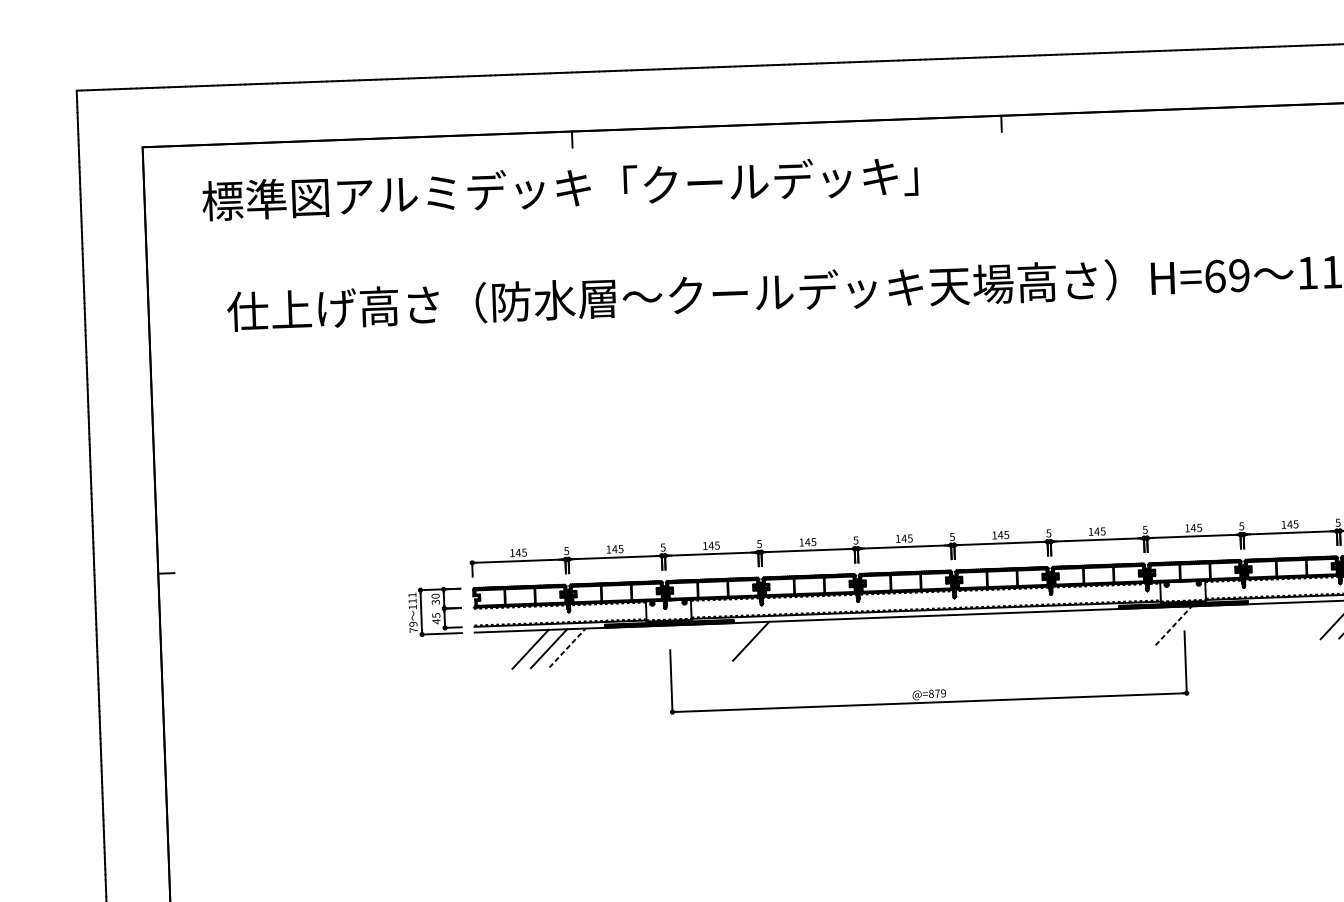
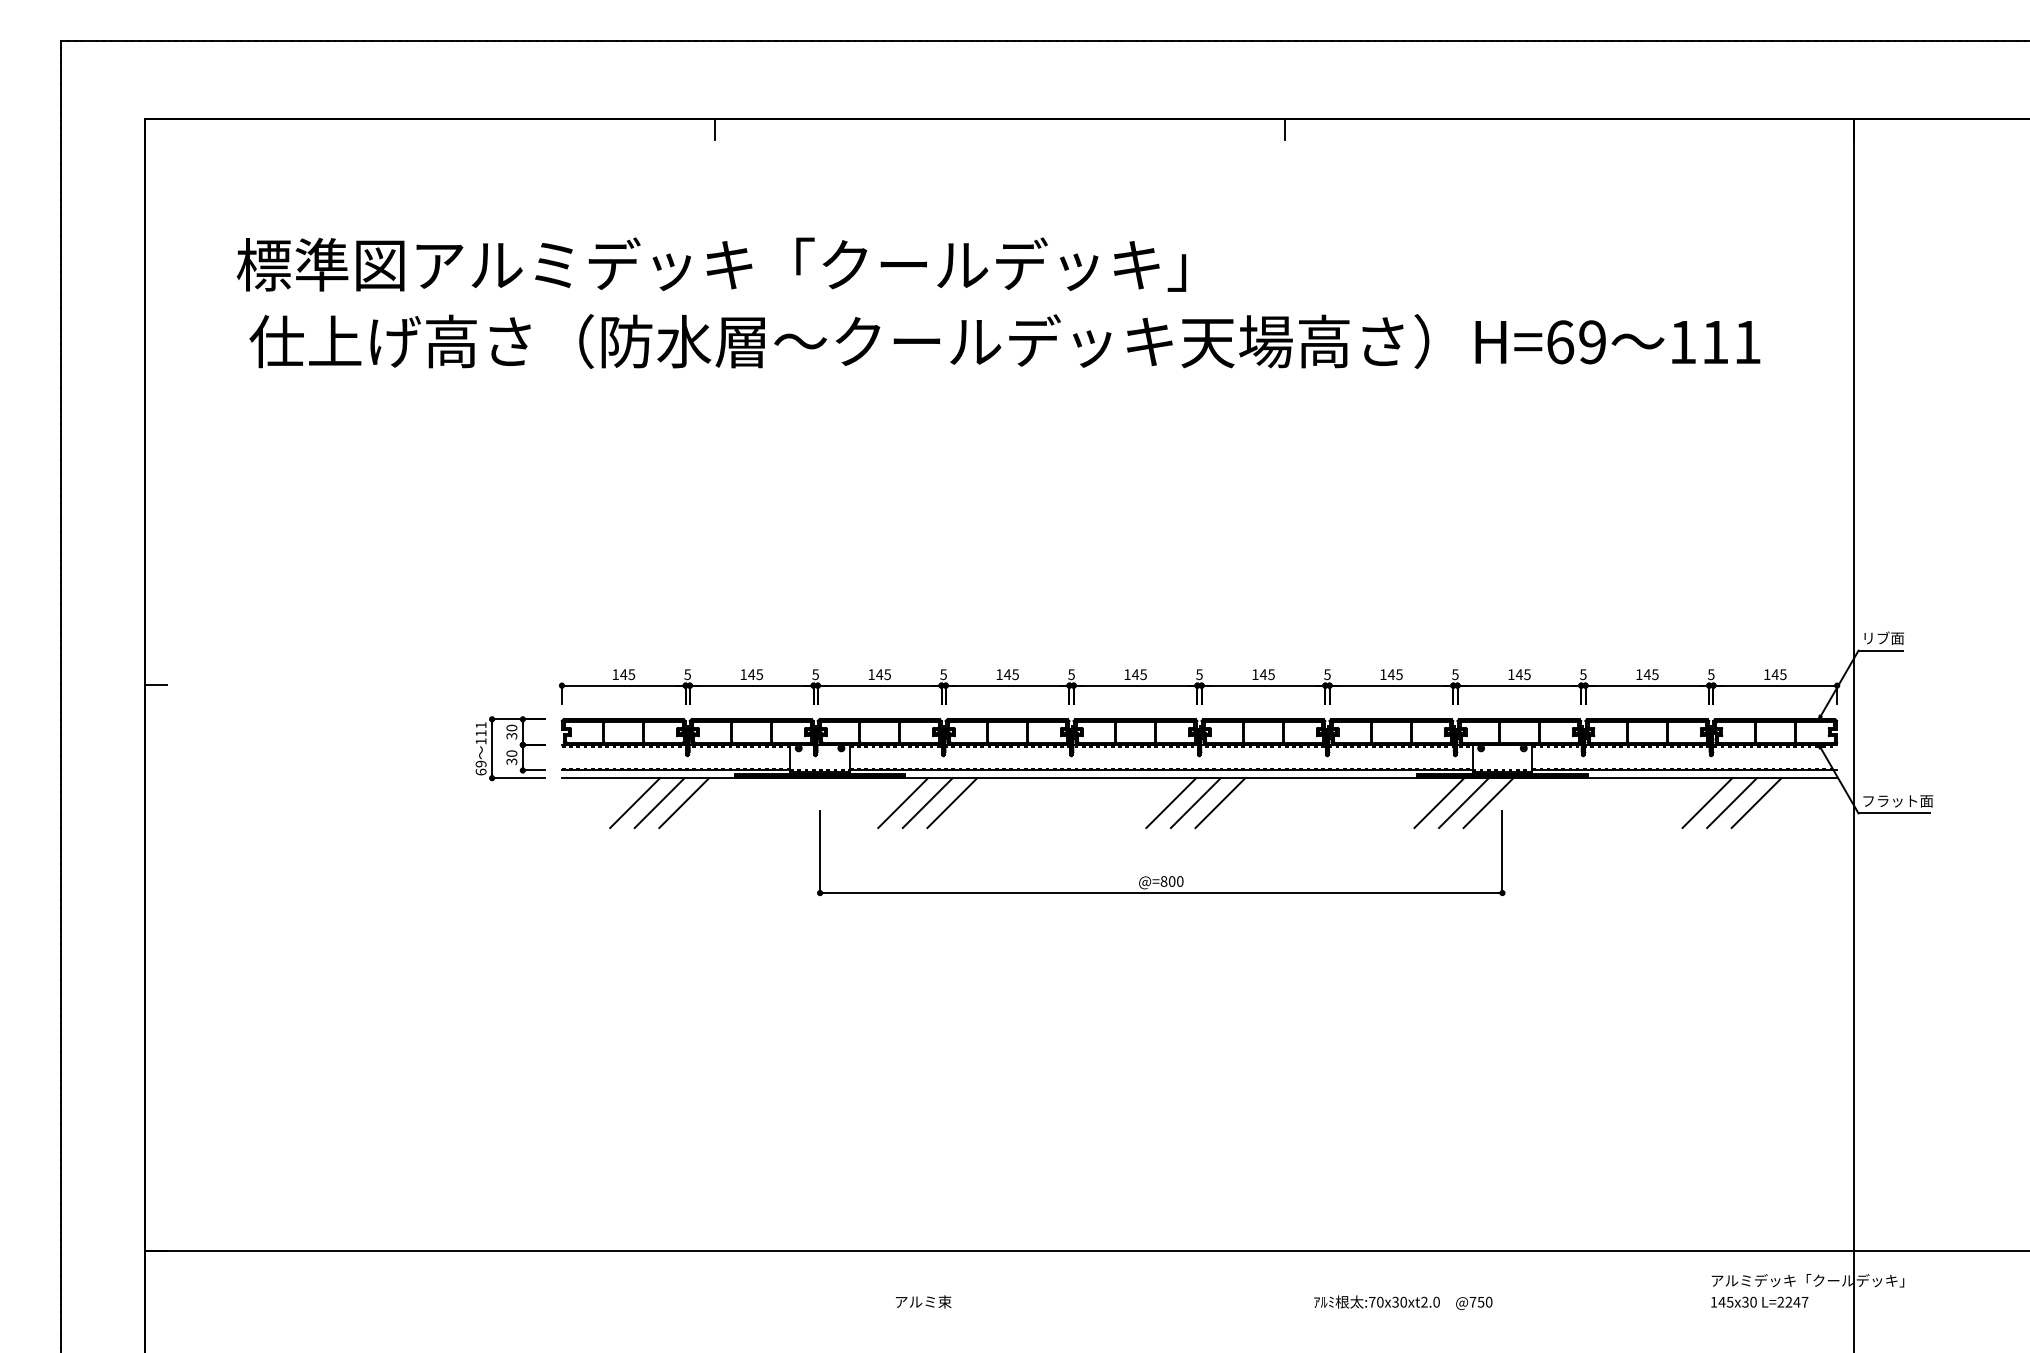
text: (560, 188) -> (711, 264), moved
text: (436, 618) -> (511, 757), 45 -> 30
line: (1173, 625) -> (1488, 802), dashed -> solid
line: (1154, 626) -> (1463, 803), added
line: (1136, 627) -> (1439, 803), added
text: (413, 629) -> (480, 771), 79 -> 69
line: (971, 633) -> (1220, 803), added
line: (934, 634) -> (1171, 803), added
line: (952, 634) -> (1195, 803), added
line: (769, 640) -> (952, 803), added
line: (732, 642) -> (903, 803), added
line: (567, 647) -> (684, 802), dashed -> solid
text: (940, 693) -> (1175, 881), @=879 -> @=800

